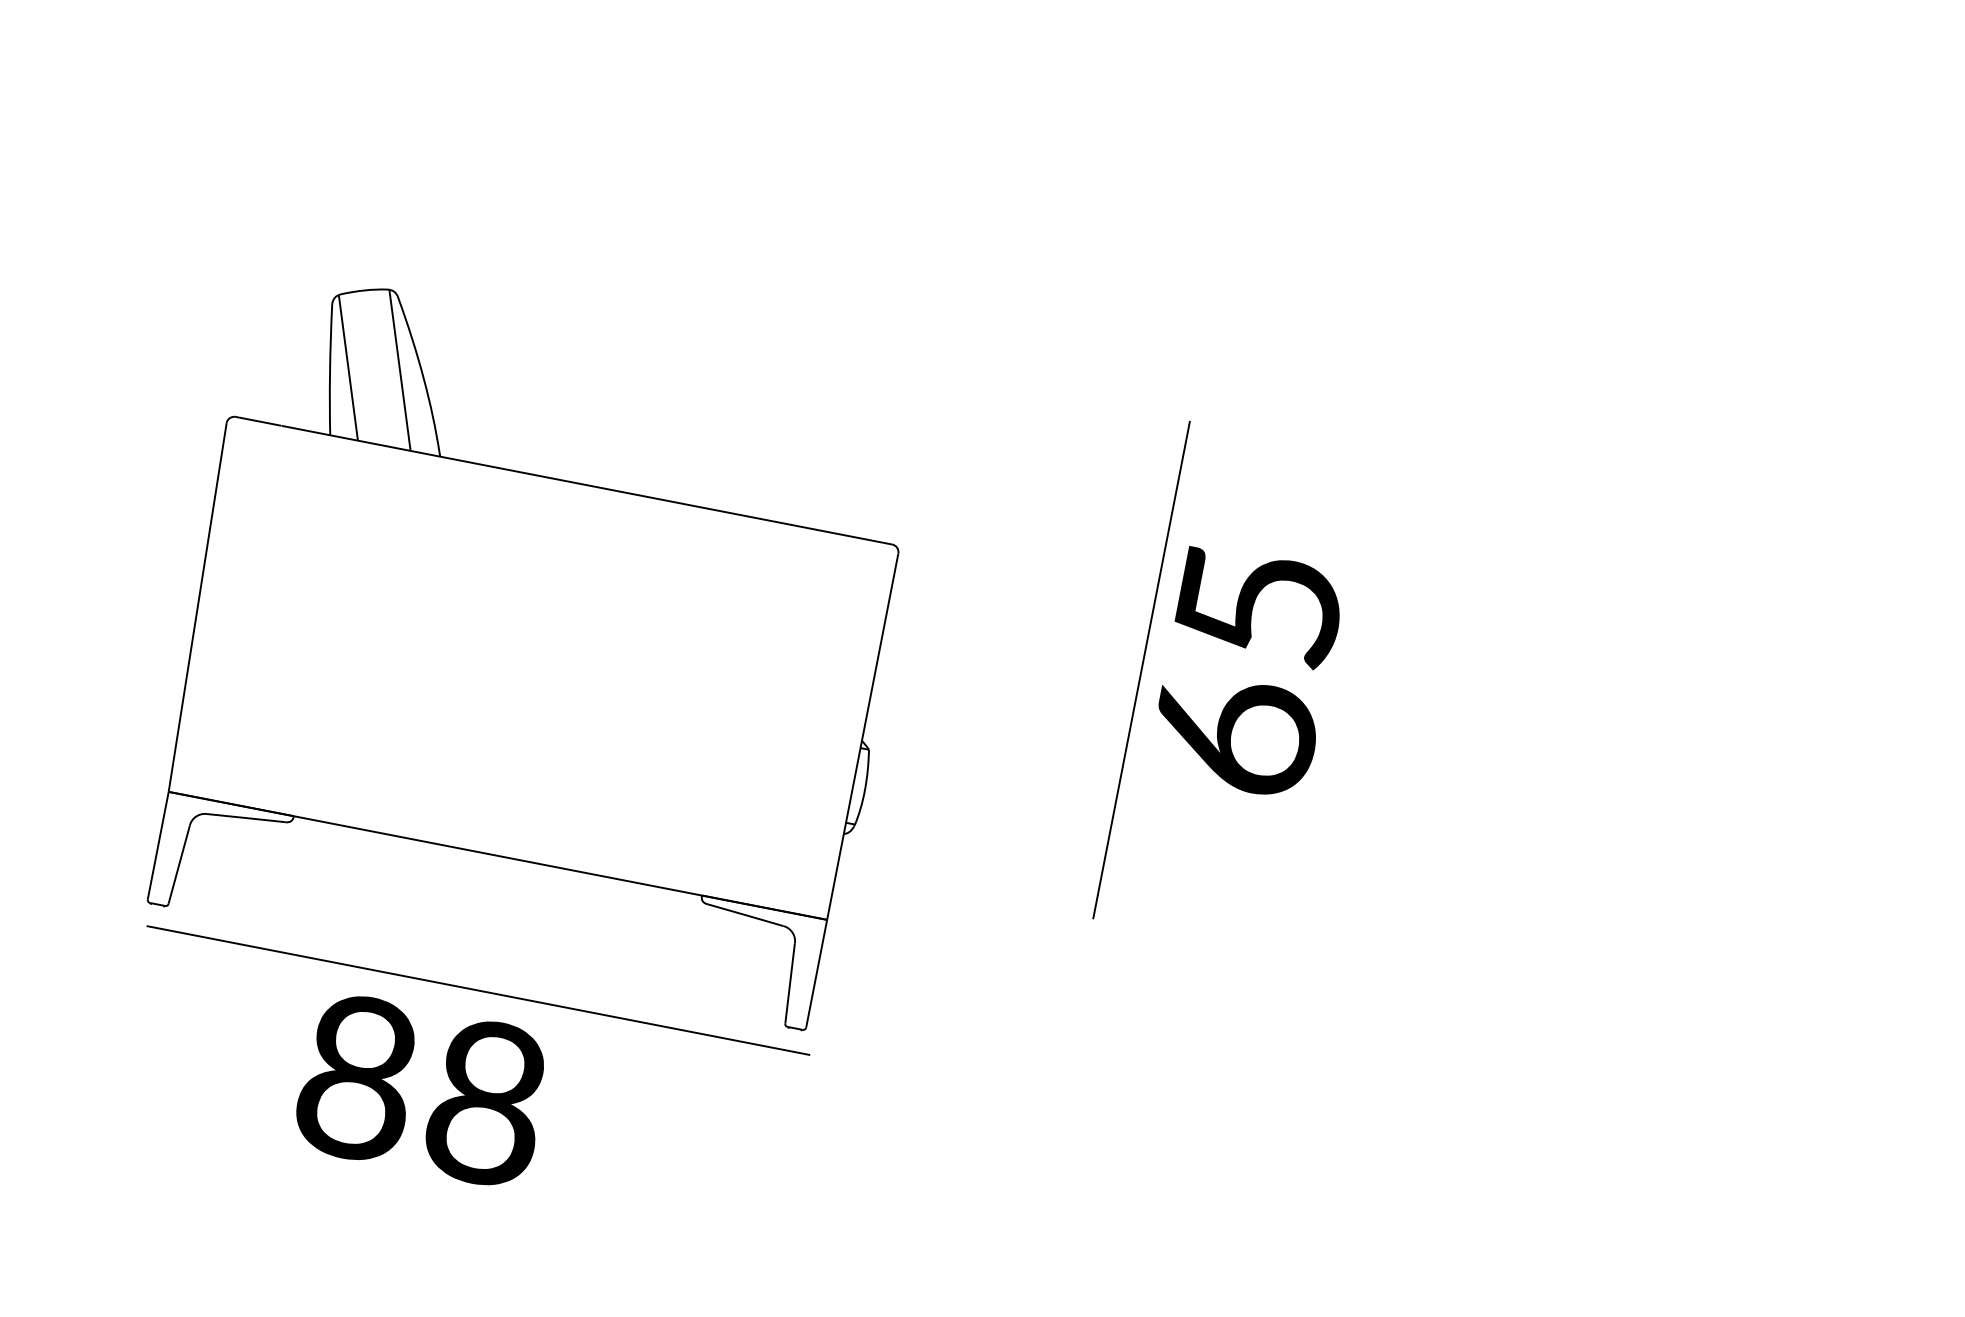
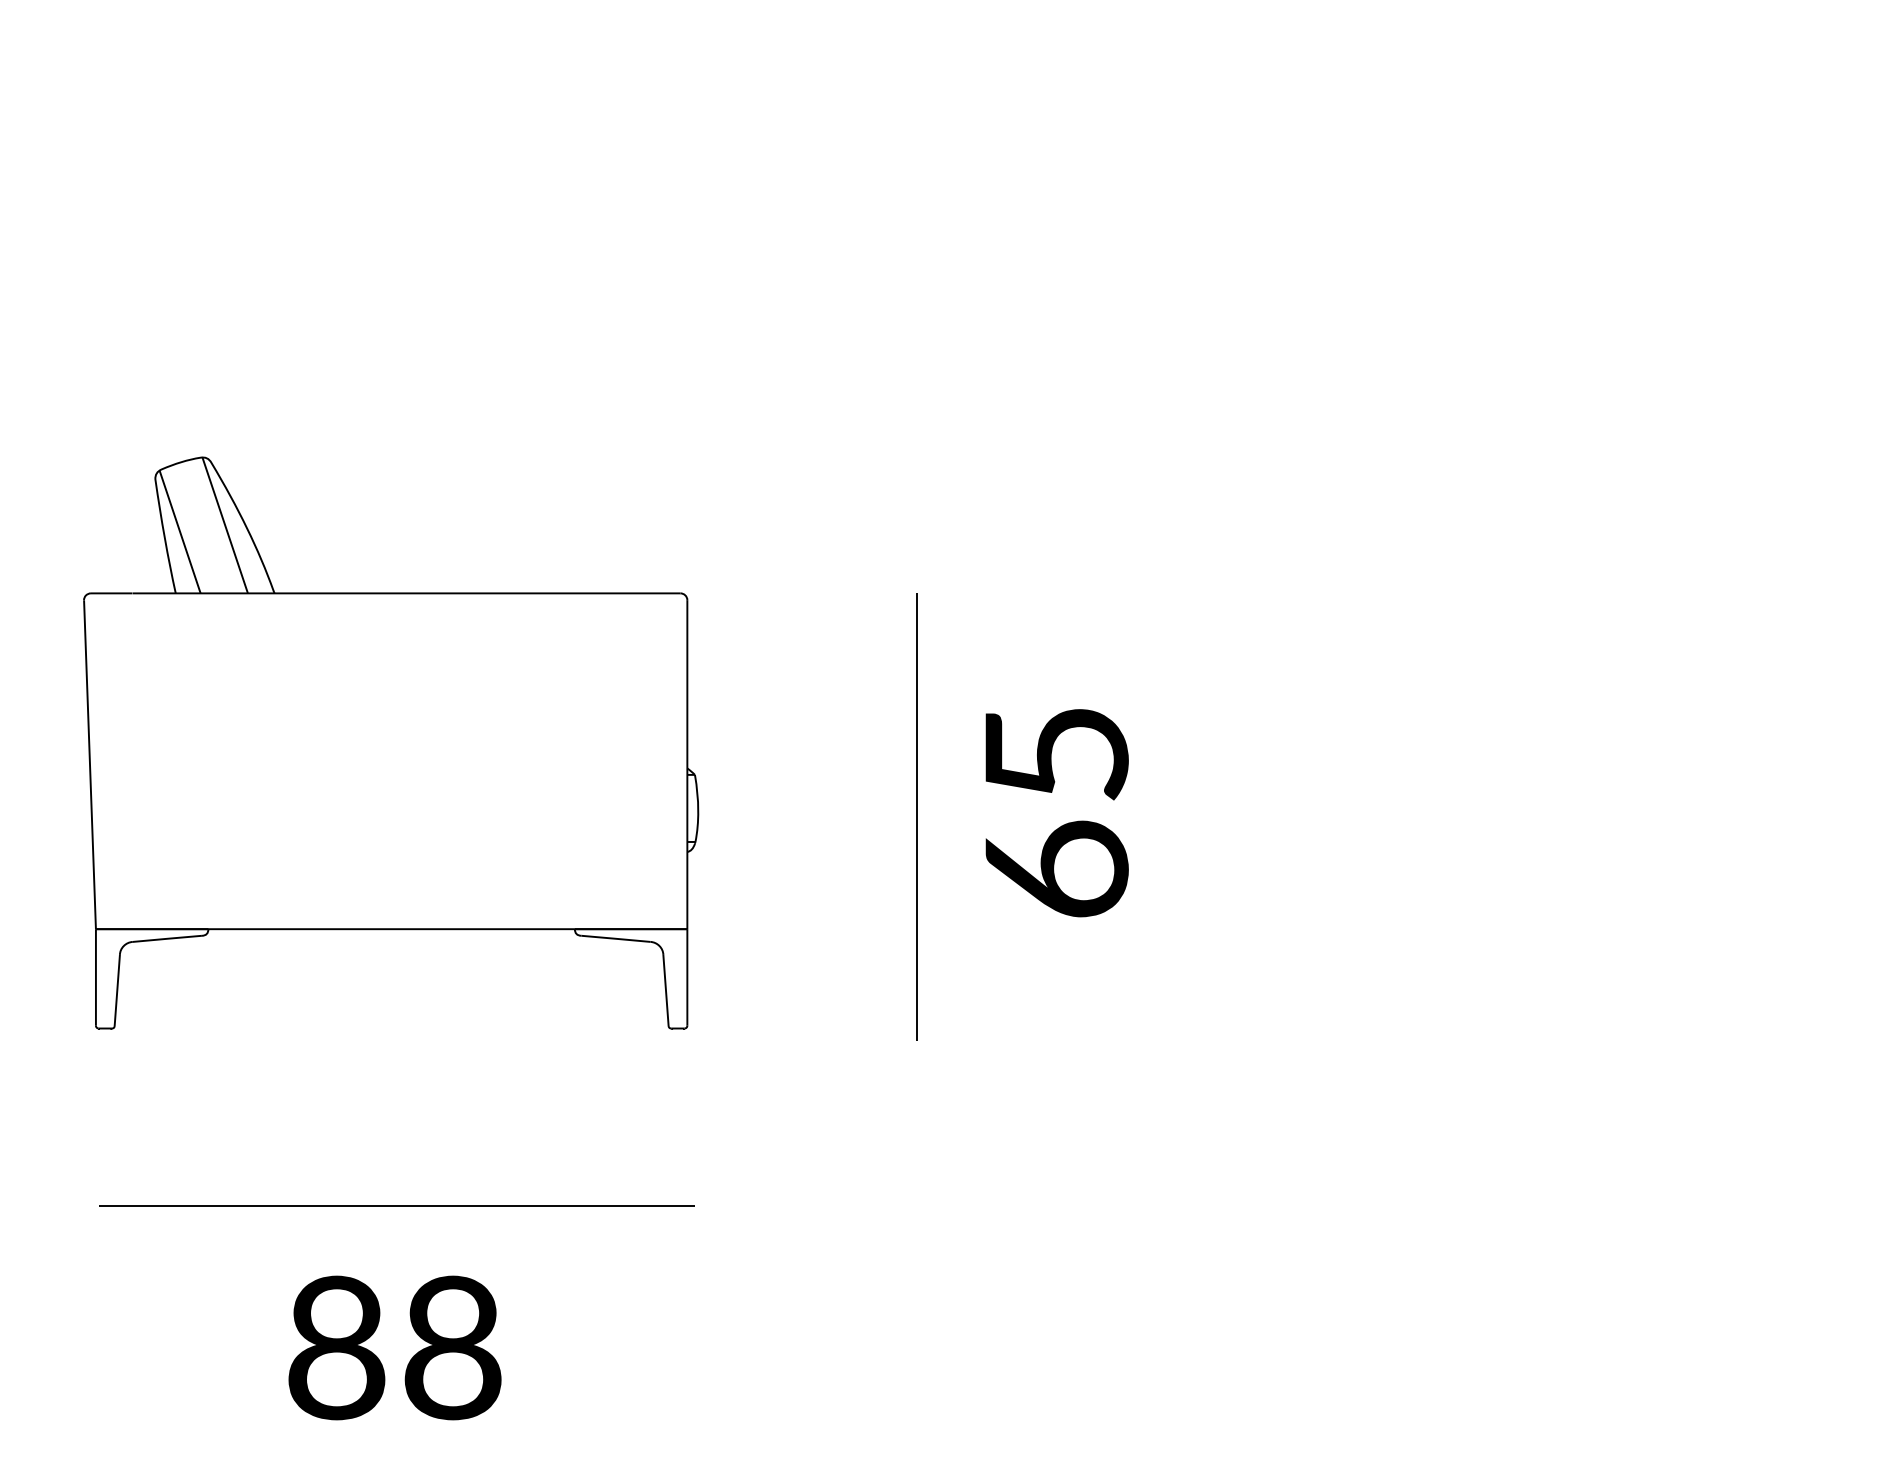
part: (538, 647) -> (391, 742), moved
text: (1246, 672) -> (1056, 813), moved
text: (422, 1089) -> (394, 1347), moved

